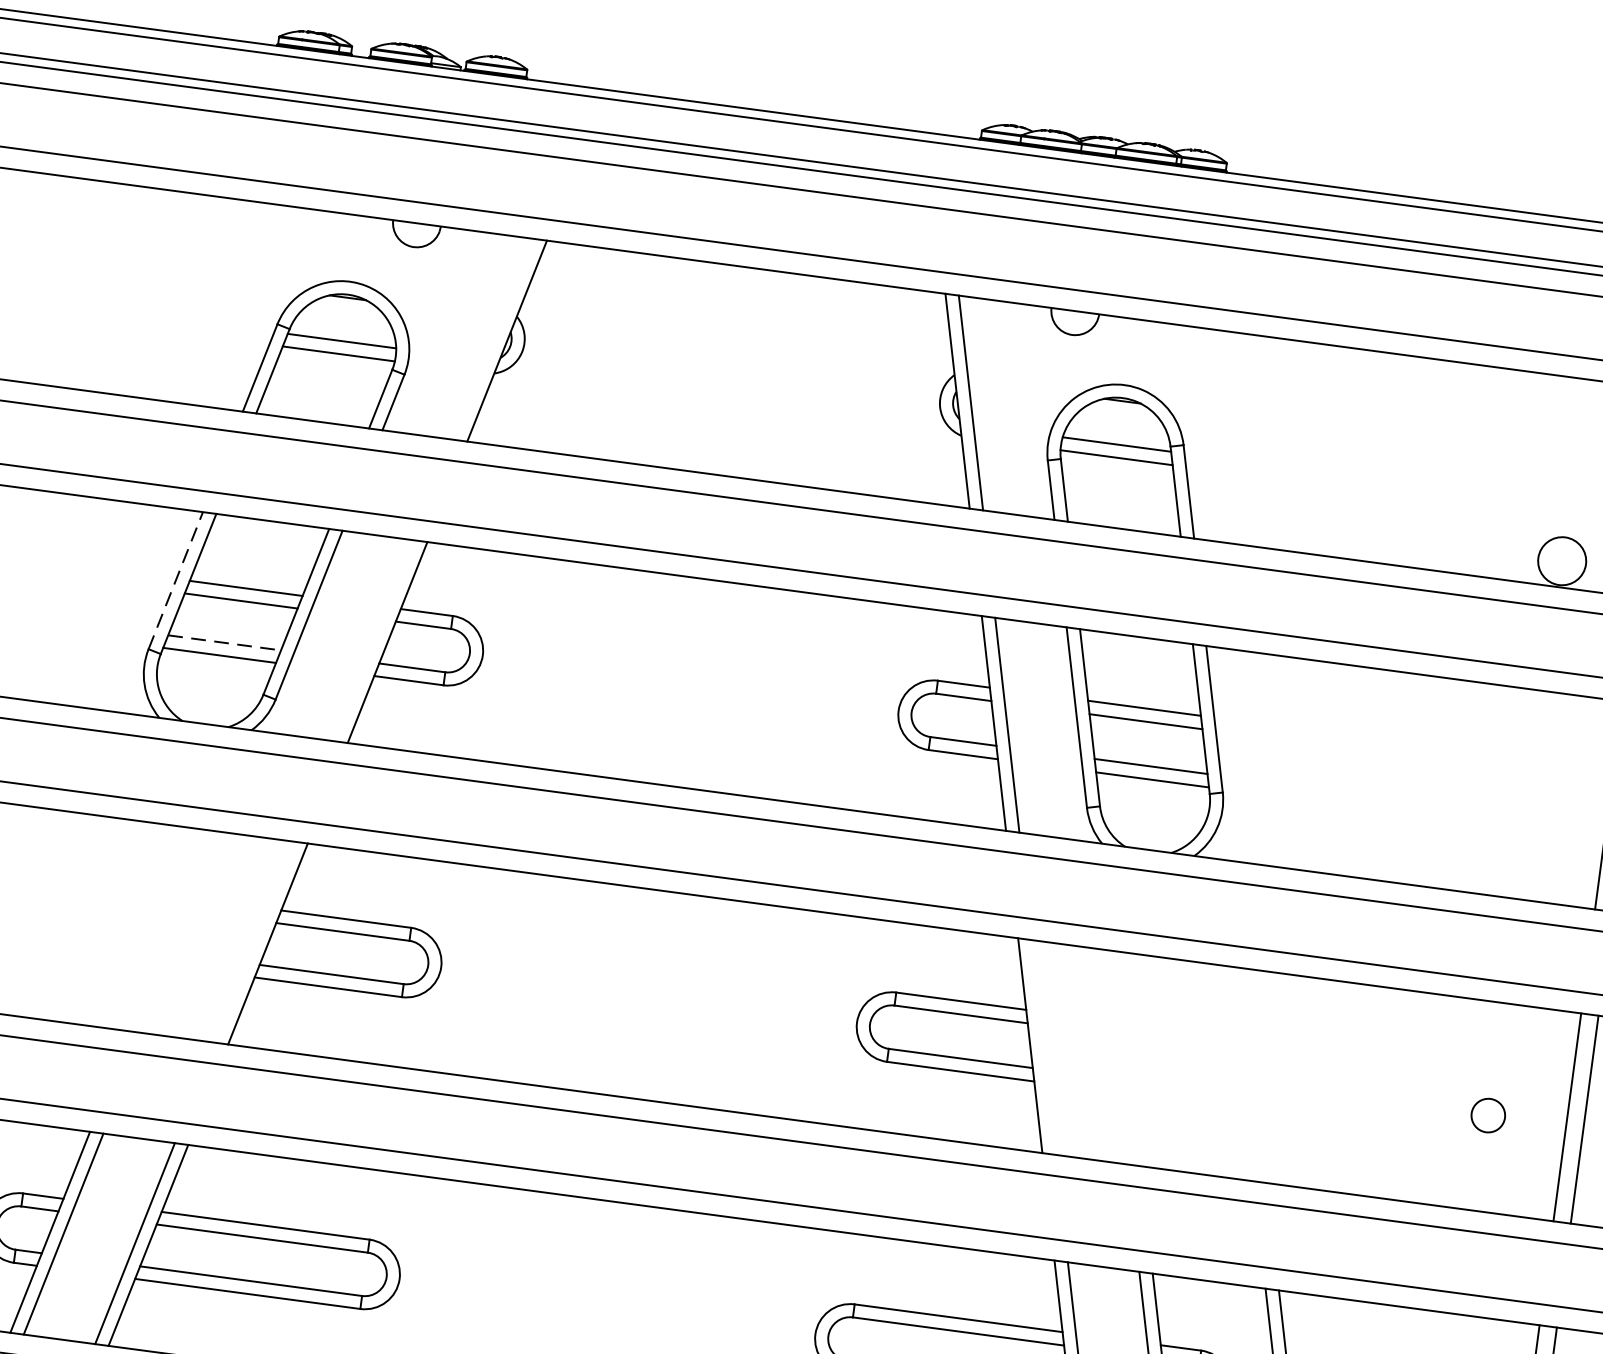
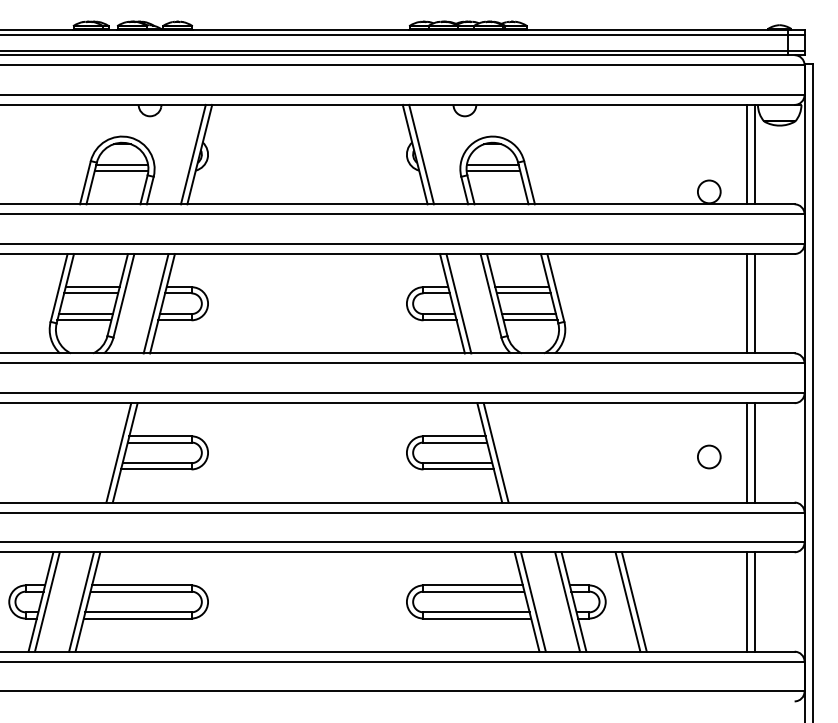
line: (491, 338) -> (192, 154), added
line: (176, 579) -> (59, 287), dashed -> solid
line: (372, 640) -> (155, 303), added
line: (223, 643) -> (85, 314), dashed -> solid
line: (254, 941) -> (118, 452), added
line: (1042, 1046) -> (495, 452), added
circle: (1488, 1114) -> (709, 456), size x1.43

